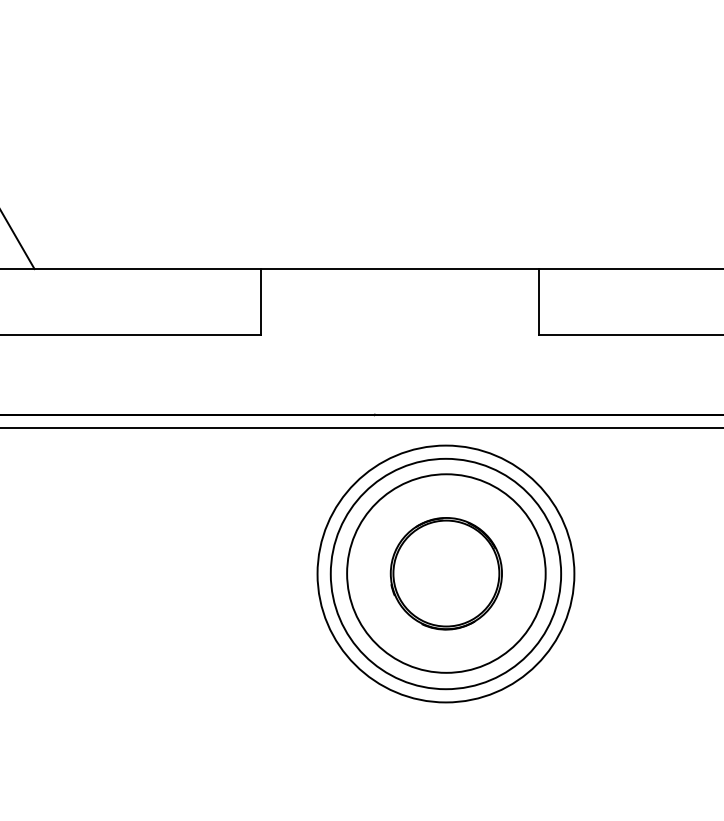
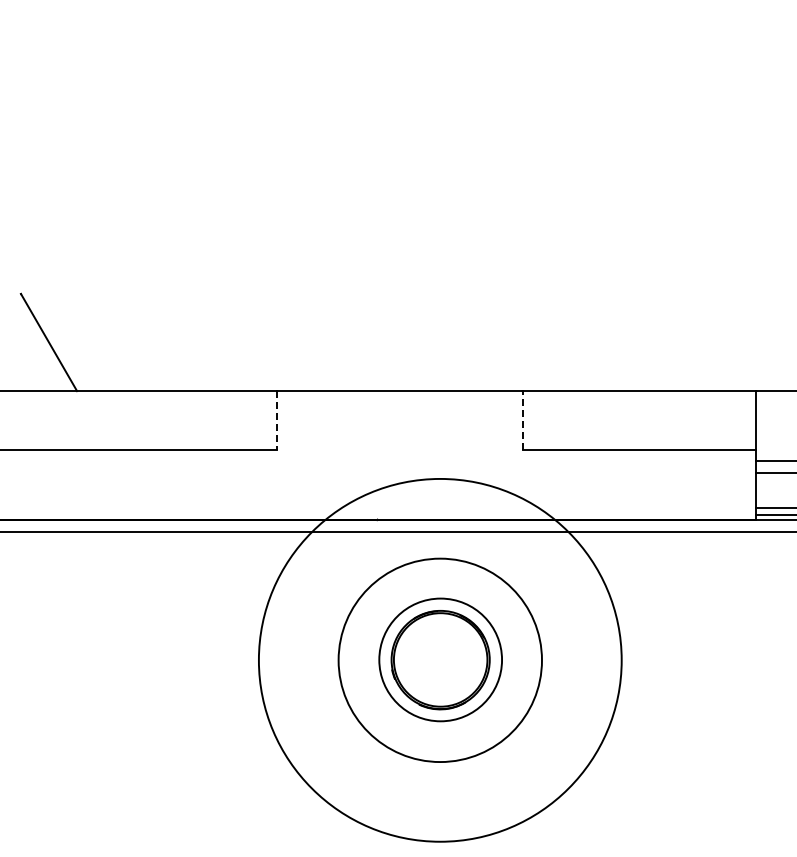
line: (539, 301) -> (522, 419), solid -> dashed
line: (261, 302) -> (277, 420), solid -> dashed
circle: (445, 573) -> (439, 659), size x1.6
circle: (446, 573) -> (440, 659), size x0.7

